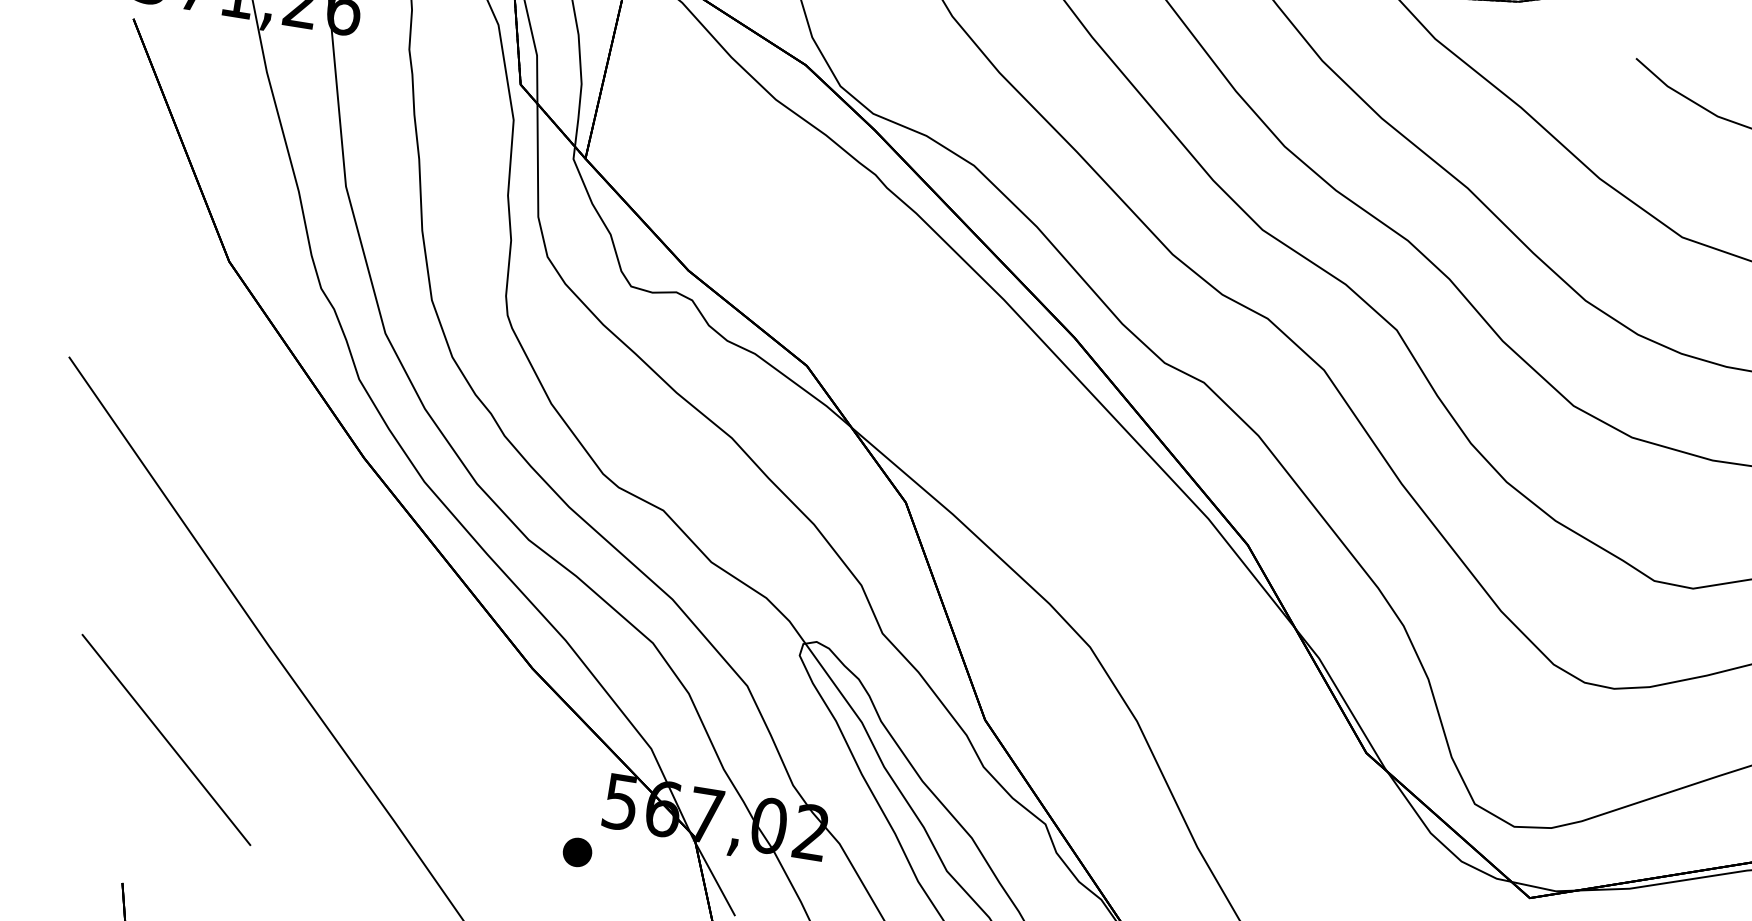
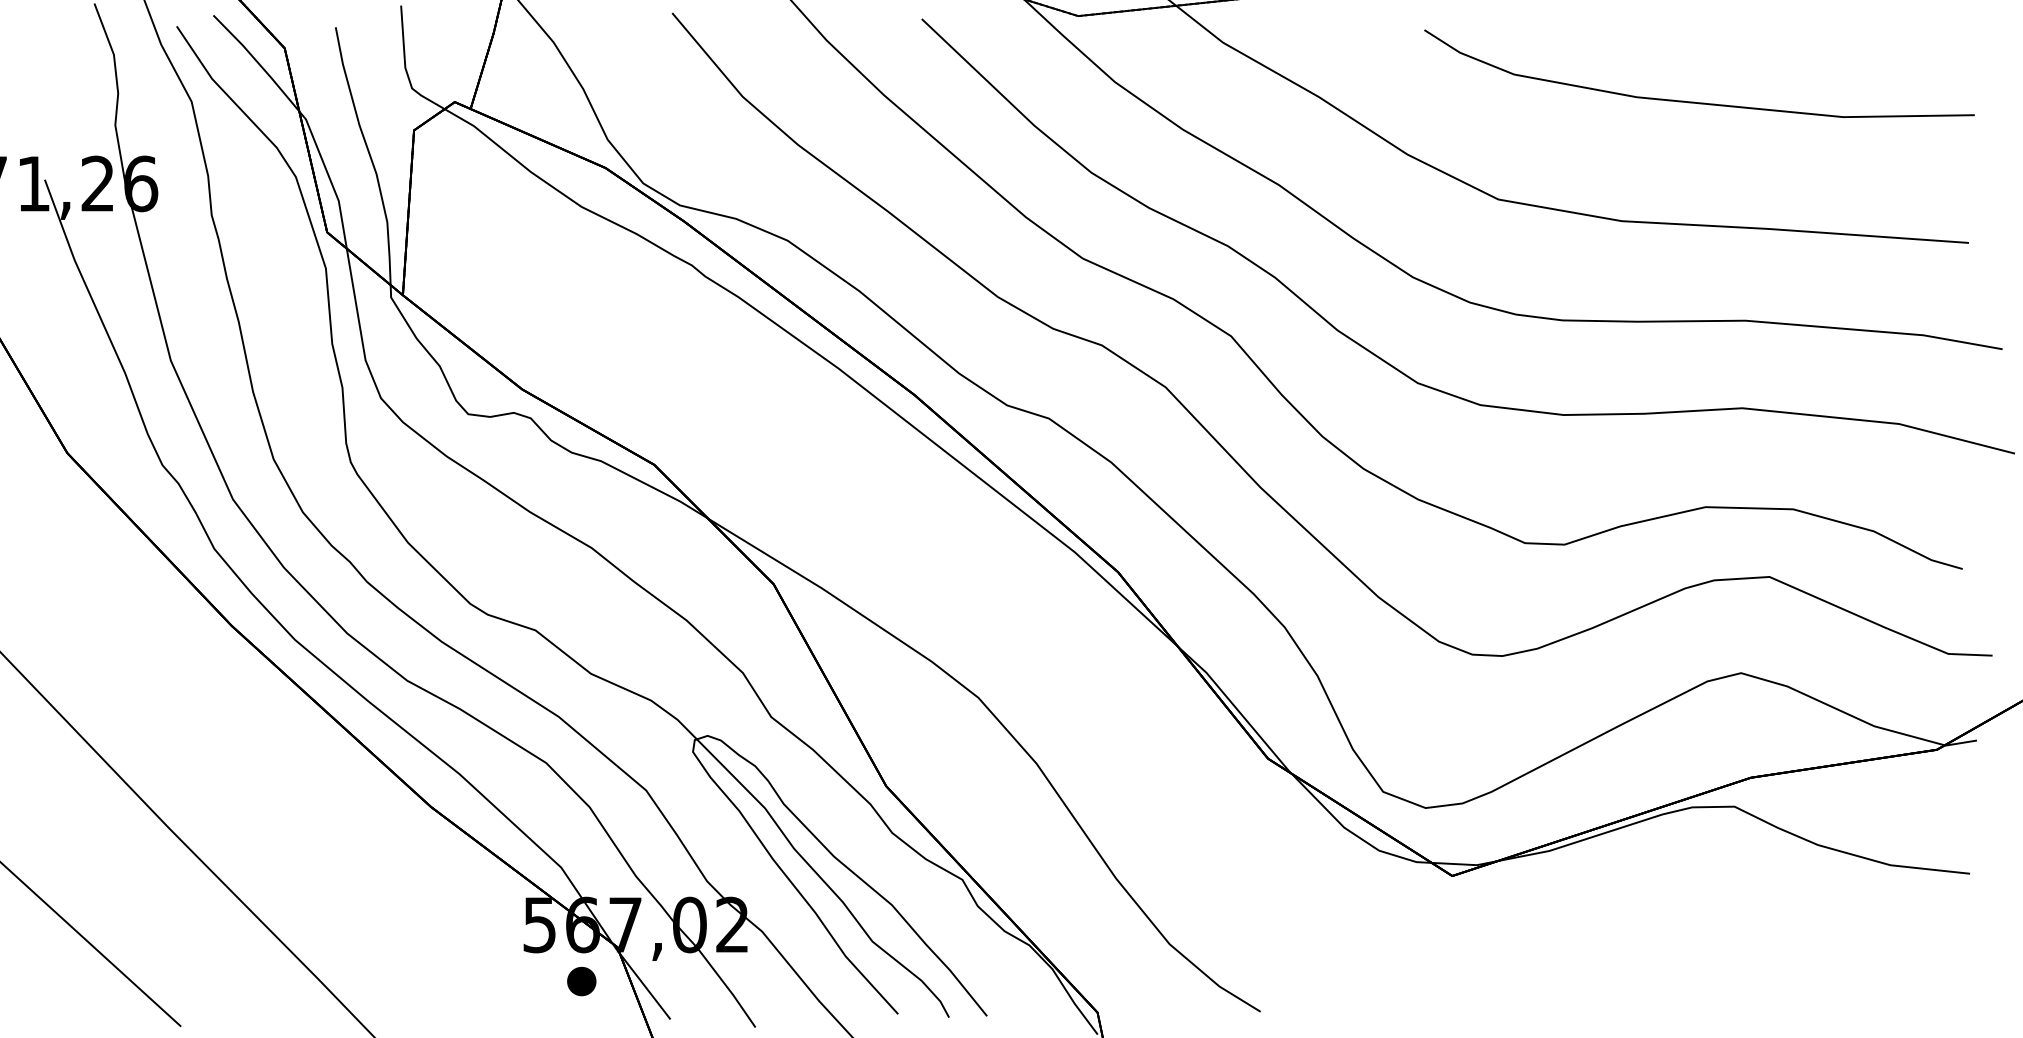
part: (577, 852) -> (581, 981), moved

